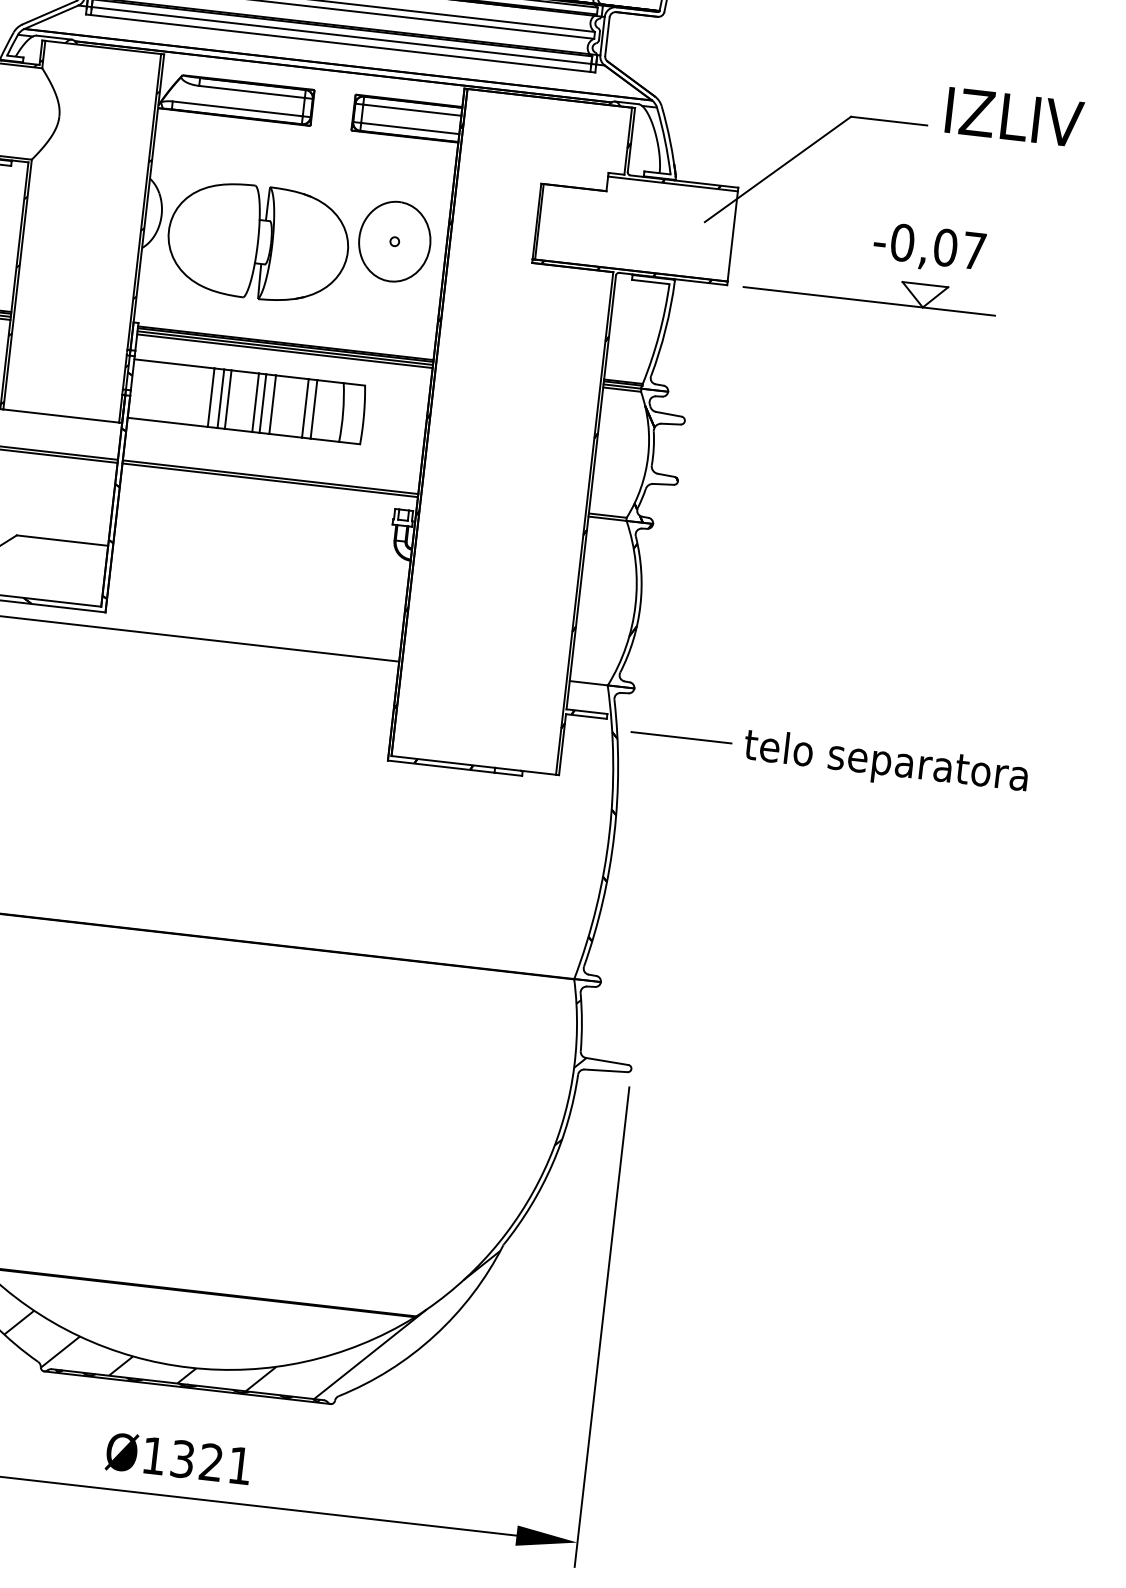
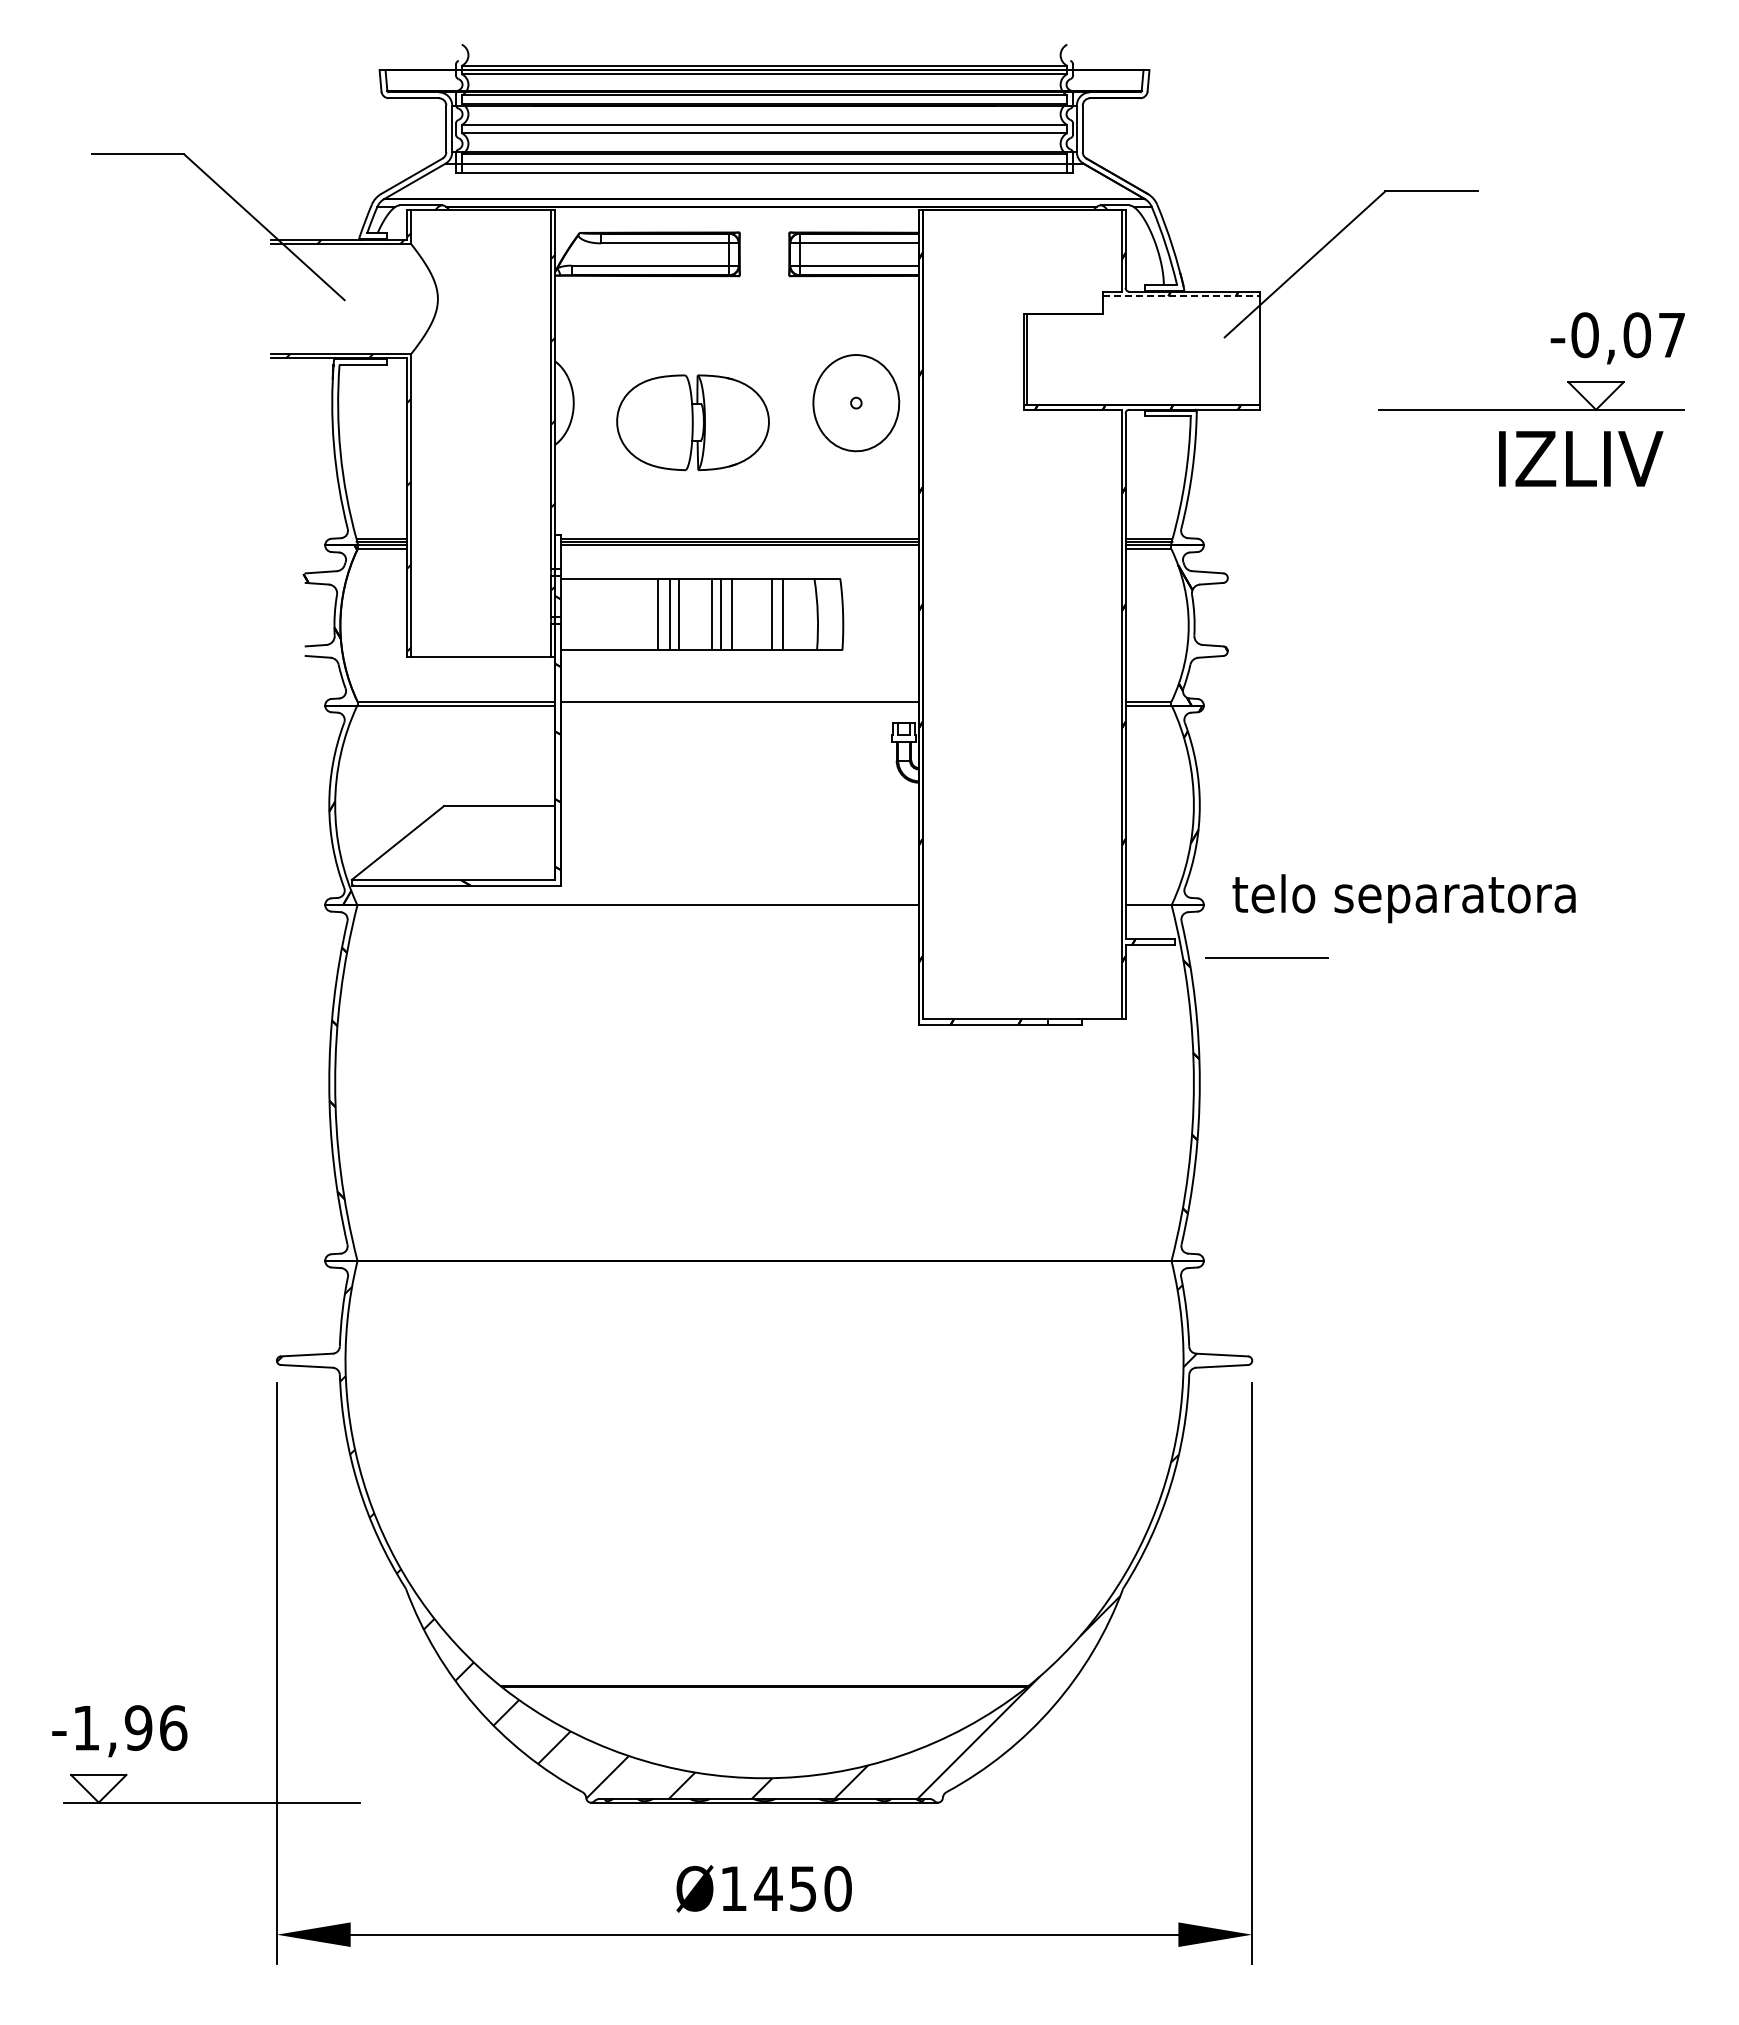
text: (1015, 117) -> (1581, 458), moved
line: (673, 184) -> (1181, 296), solid -> dashed
part: (257, 242) -> (692, 422), size x0.7
text: (929, 248) -> (1617, 338), moved
part: (869, 301) -> (1531, 409), moved
line: (284, 351) -> (739, 549), removed
line: (269, 480) -> (739, 705), removed
text: (885, 763) -> (1403, 898), moved
text: (210, 1462) -> (802, 1888), Ø1321 -> Ø1450

